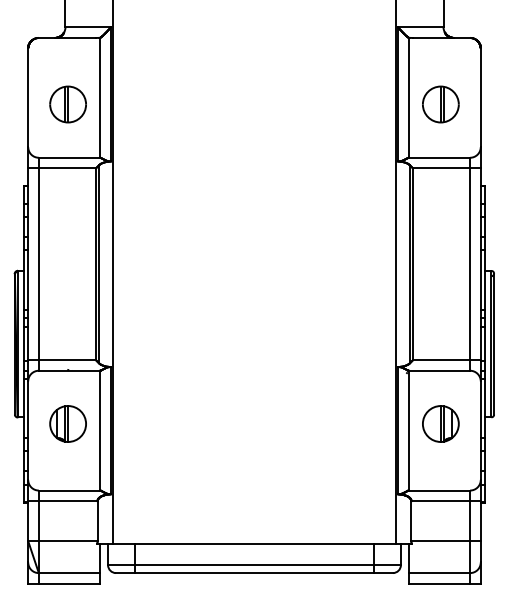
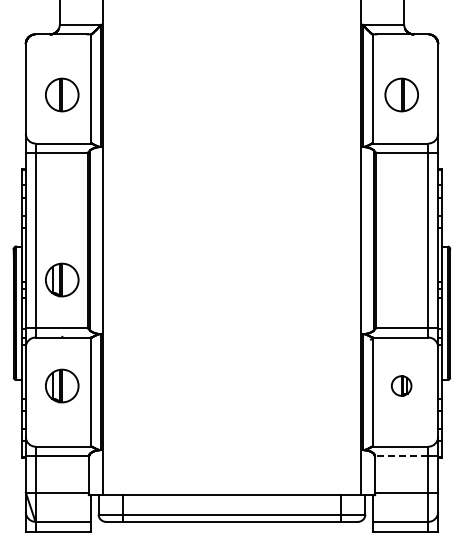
part: (68, 307) -> (62, 279), added
part: (440, 423) -> (401, 385), size x0.6
line: (440, 501) -> (401, 456), solid -> dashed

